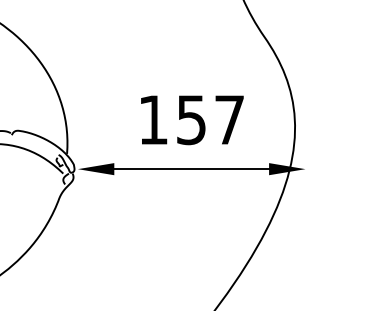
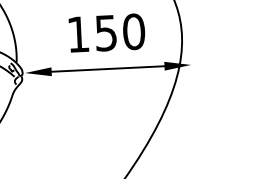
text: (229, 119) -> (133, 31), 157 -> 150

